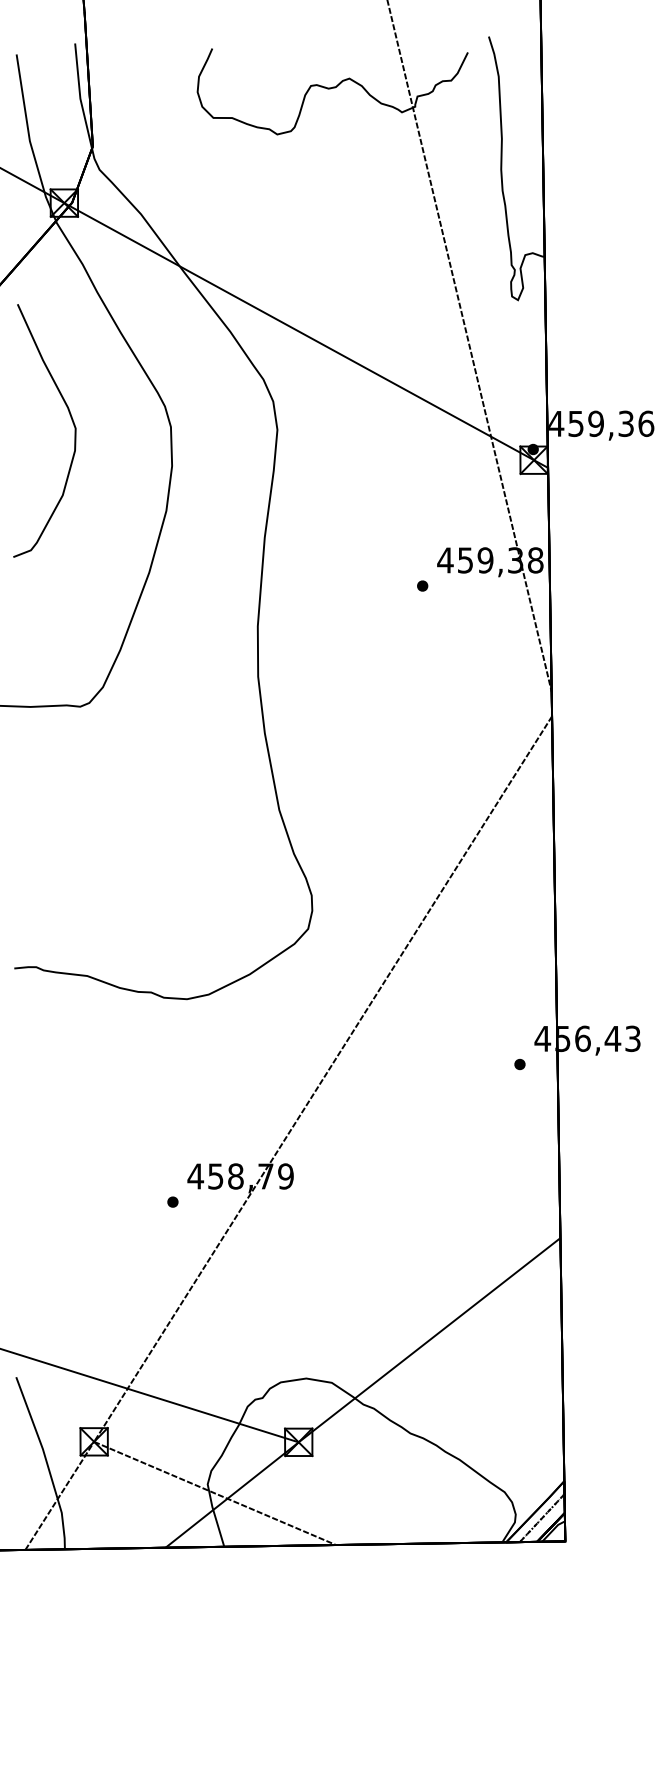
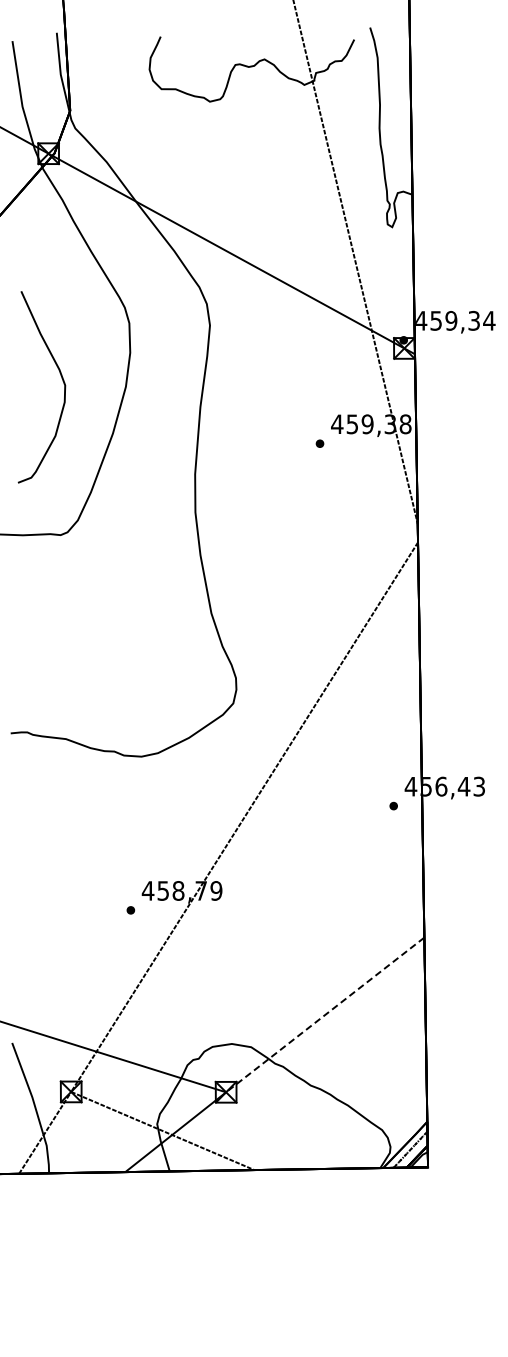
curve: (72, 423) -> (62, 381), moved
text: (646, 423) -> (489, 320), 459,36 -> 459,34
line: (429, 1339) -> (325, 1014), solid -> dashed

